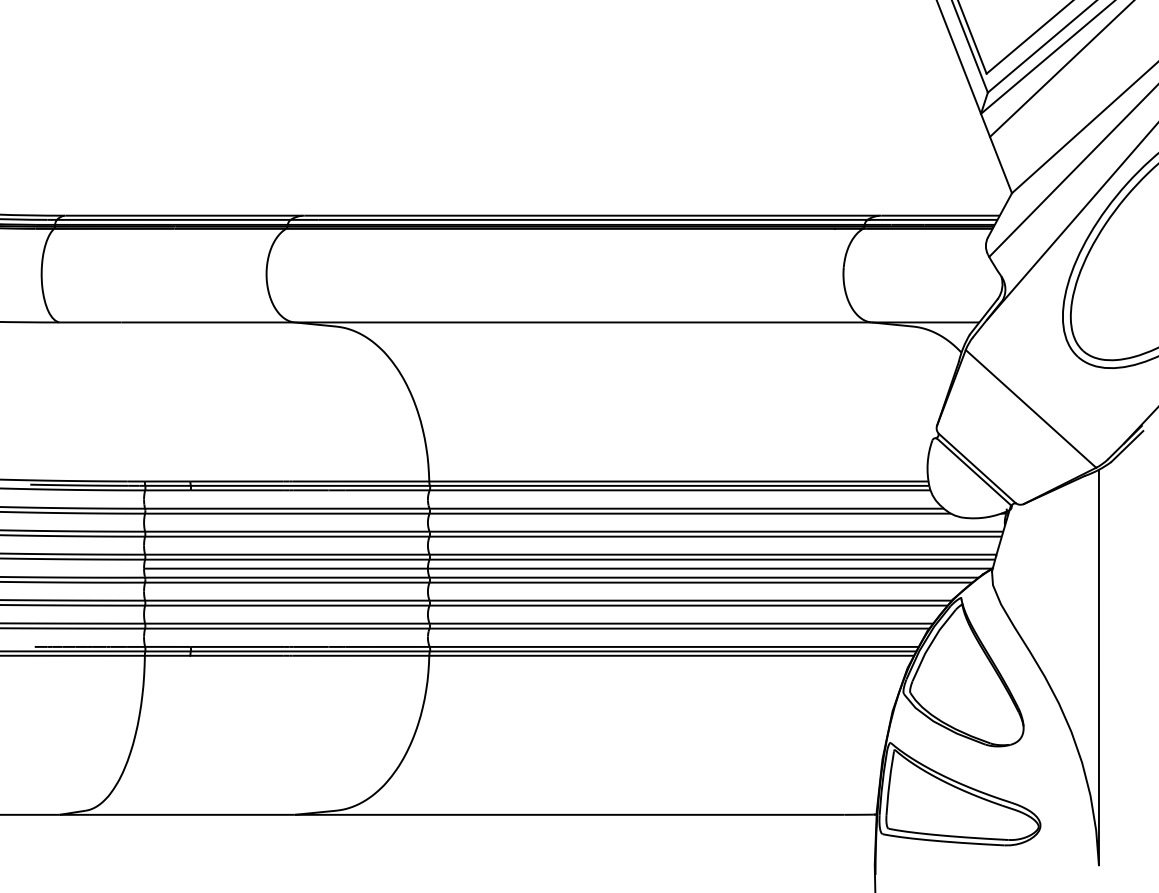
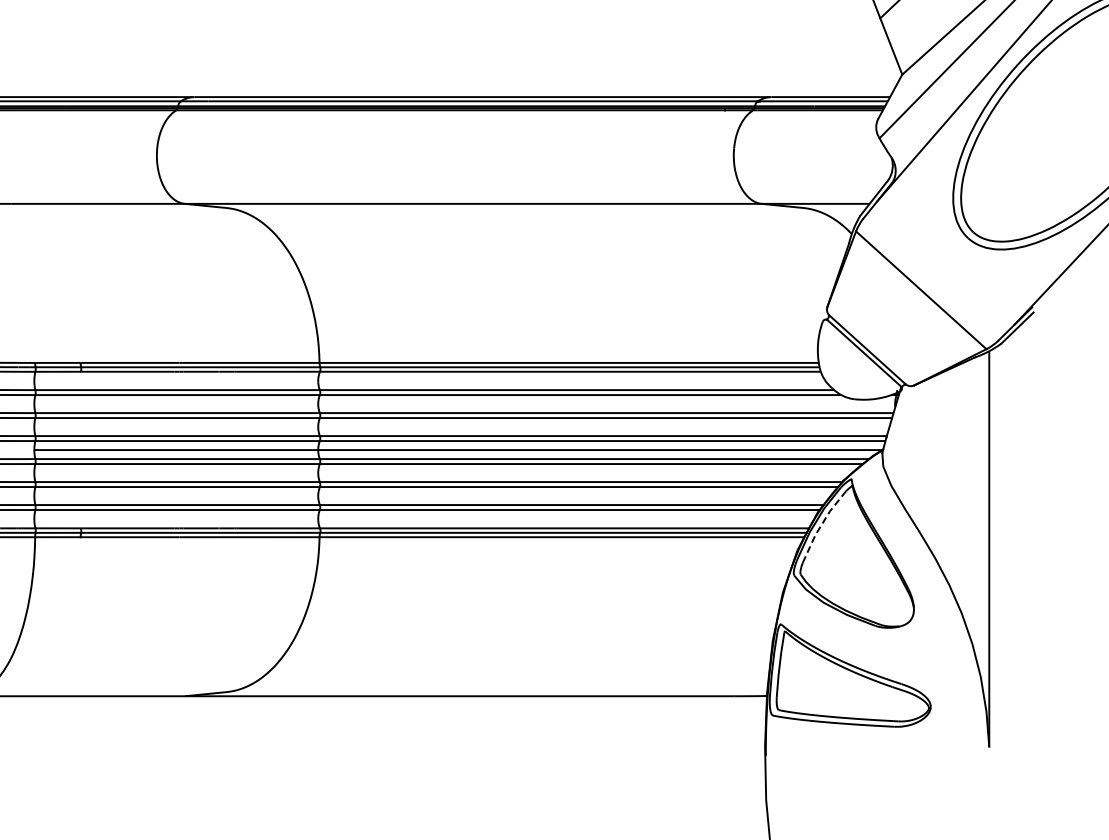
line: (931, 643) -> (821, 524), solid -> dashed

